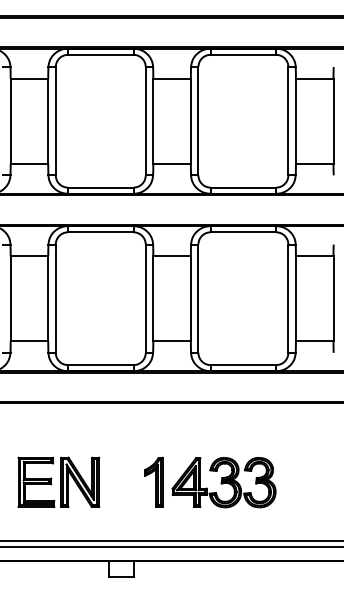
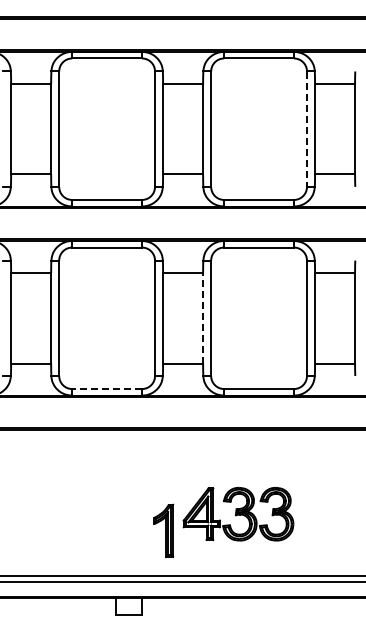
line: (288, 121) -> (307, 129), solid -> dashed
line: (191, 297) -> (203, 317), solid -> dashed
line: (101, 365) -> (107, 389), solid -> dashed
part: (58, 481) -> (62, 513), removed
part: (153, 481) -> (163, 530), moved

